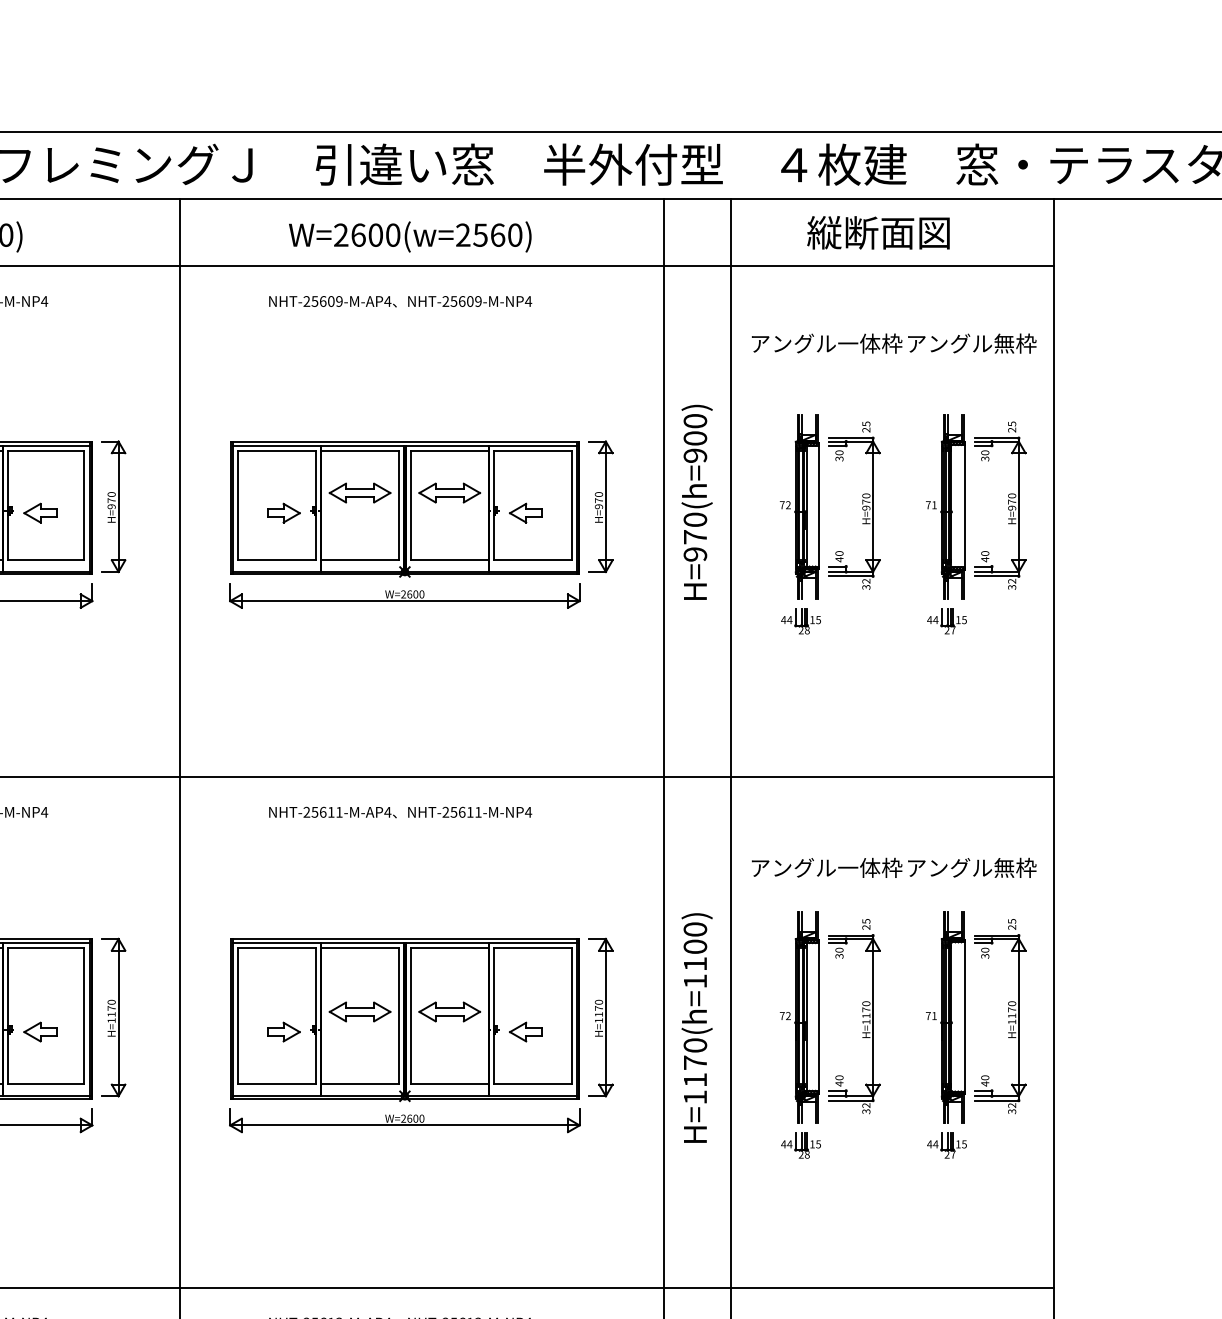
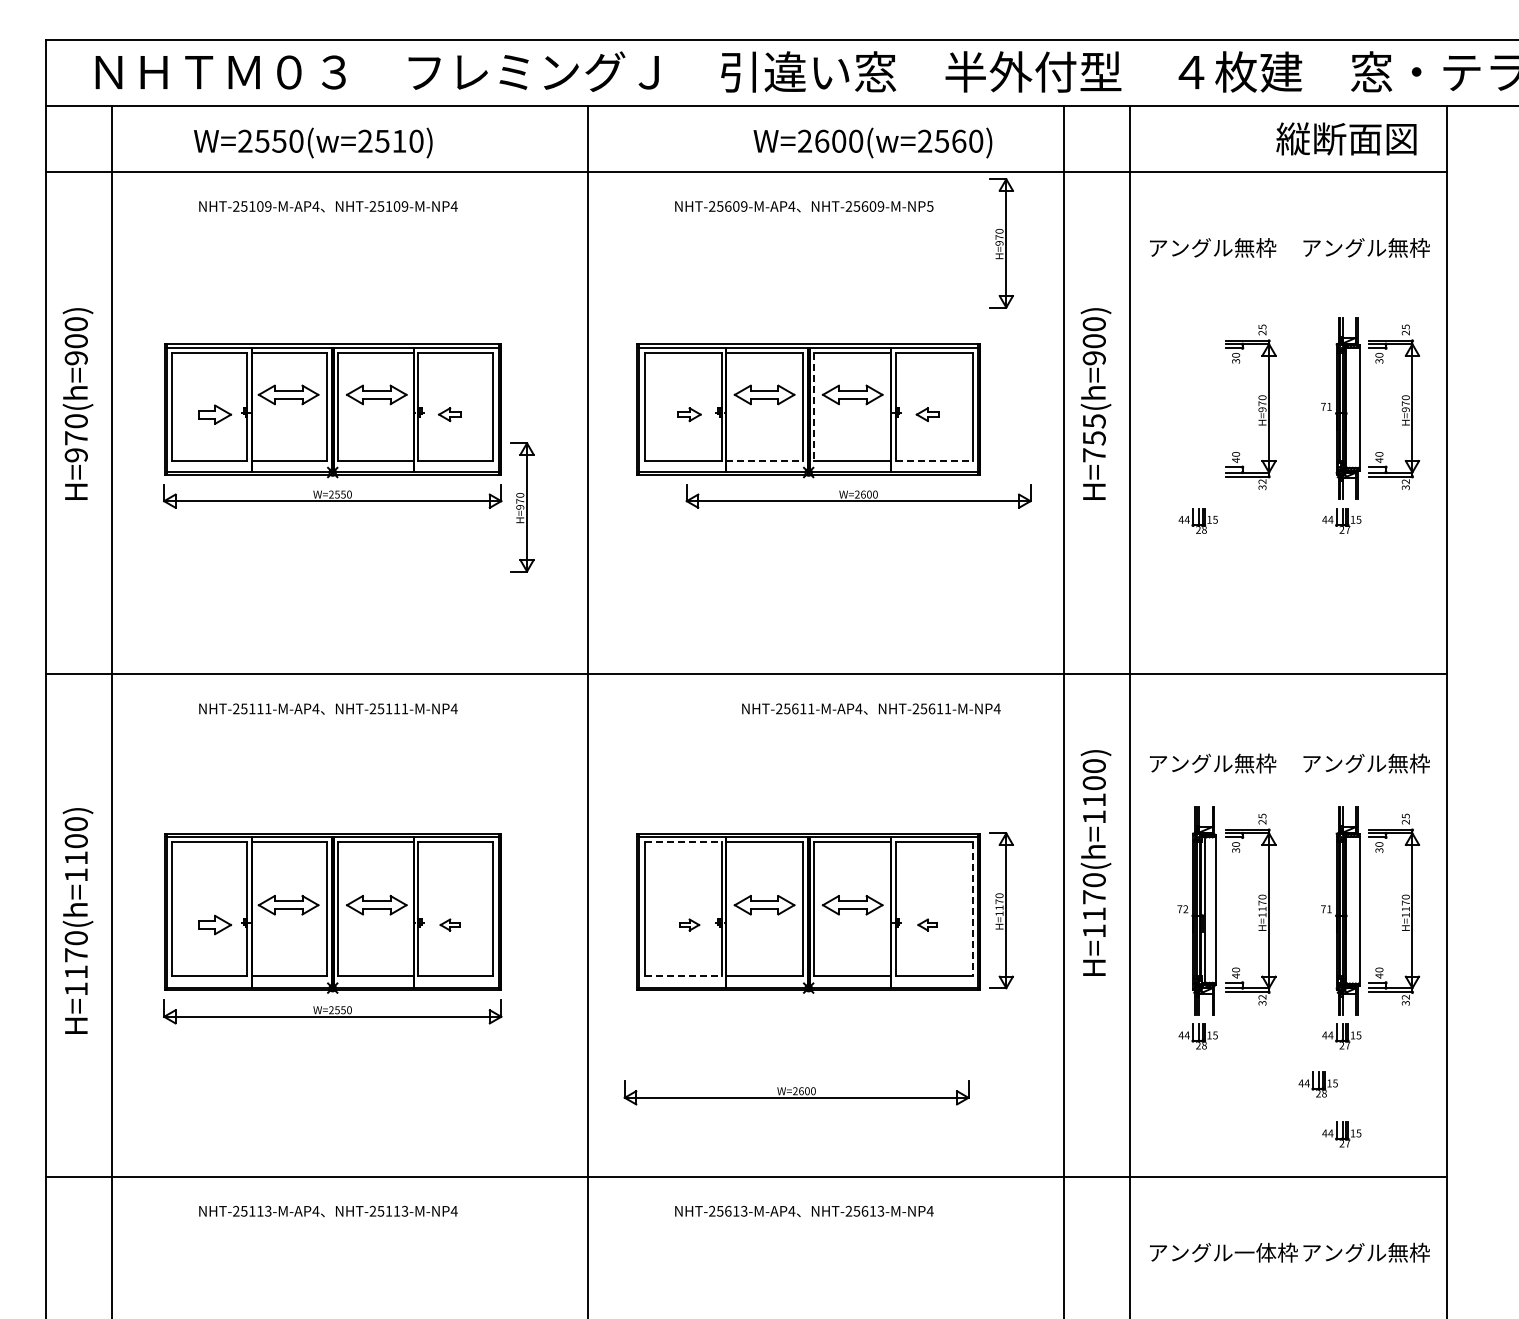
text: (878, 232) -> (1346, 138), moved
text: (409, 236) -> (872, 142), moved
text: (527, 301) -> (929, 206), NHT-25609-M-NP4 -> NHT-25609-M-NP5
text: (869, 343) -> (1265, 247), アングル一体枠 -> アングル無枠
line: (410, 504) -> (814, 406), solid -> dashed
part: (113, 506) -> (522, 507), moved
part: (600, 506) -> (1001, 243), moved
part: (799, 506) -> (1196, 408), removed
part: (39, 512) -> (449, 414), size x0.7
part: (283, 512) -> (689, 414), size x0.7
part: (525, 512) -> (927, 414), size x0.7
text: (694, 537) -> (1093, 438), H=970(h=900) -> H=755(h=900)
line: (361, 559) -> (765, 460), solid -> dashed
line: (532, 559) -> (934, 460), solid -> dashed
part: (404, 596) -> (858, 496), moved
text: (400, 811) -> (871, 708), moved
text: (869, 867) -> (1265, 763), アングル一体枠 -> アングル無枠
line: (277, 948) -> (683, 842), solid -> dashed
line: (571, 1016) -> (972, 909), solid -> dashed
part: (113, 1017) -> (522, 910), removed
text: (696, 1027) -> (1095, 862), moved
part: (39, 1031) -> (449, 924), size x0.6
part: (283, 1031) -> (689, 924), size x0.6
part: (525, 1031) -> (927, 924), size x0.6
line: (277, 1084) -> (683, 976), solid -> dashed
part: (404, 1120) -> (796, 1092), moved
part: (922, 1194) -> (1317, 1084), added
part: (946, 1245) -> (1341, 1134), added

